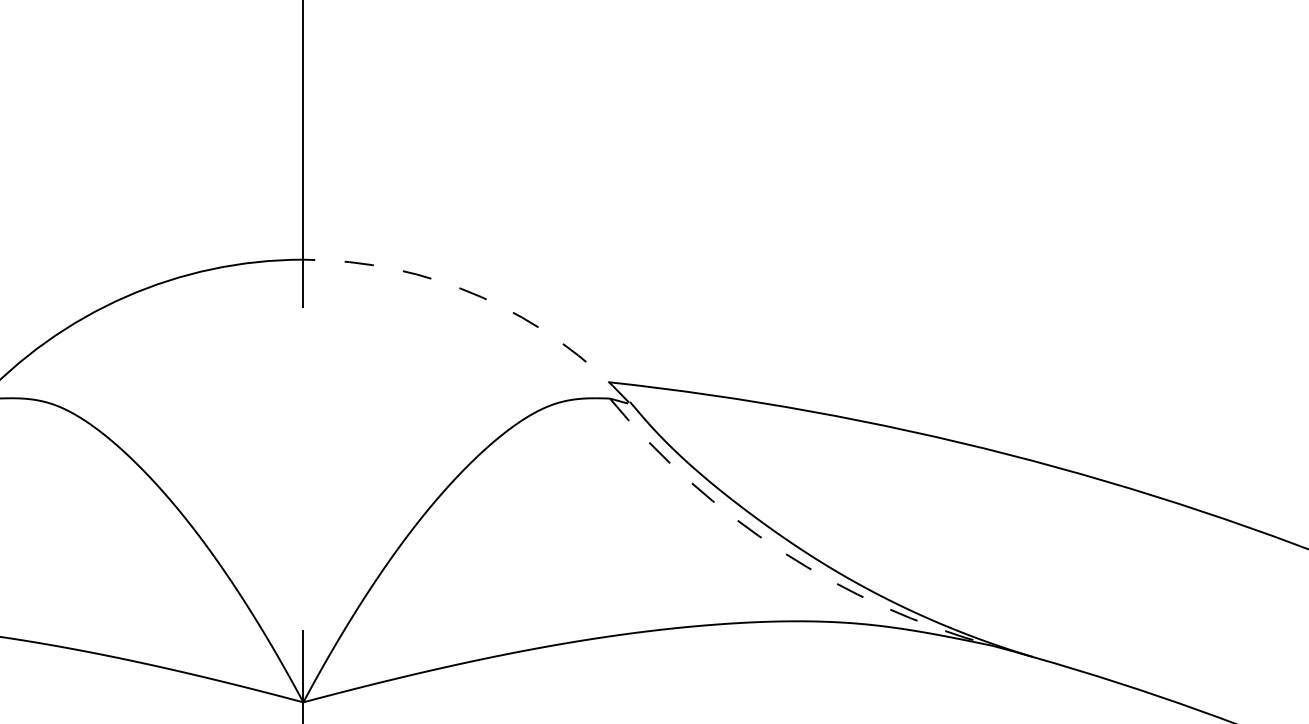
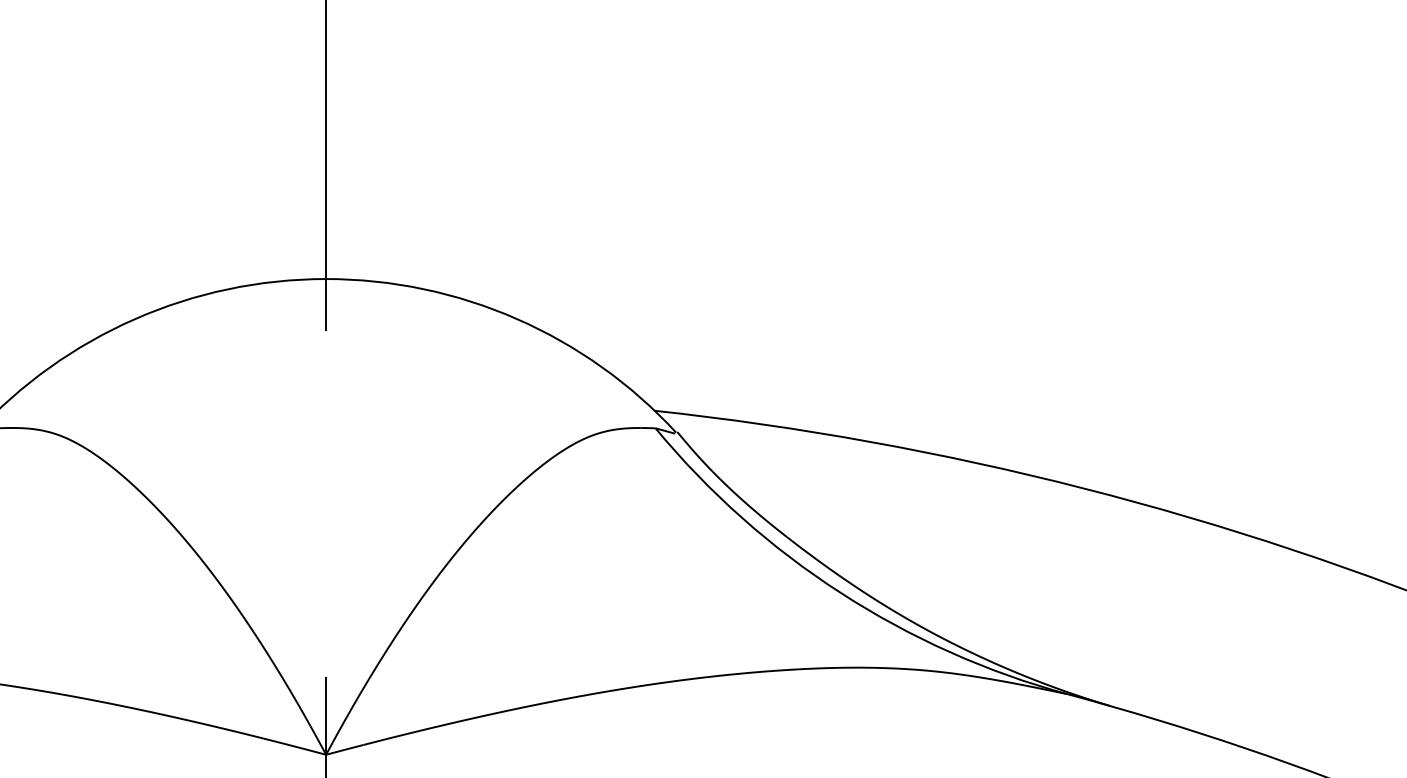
arc: (481, 297) -> (517, 319), dashed -> solid
arc: (782, 551) -> (841, 592), dashed -> solid

